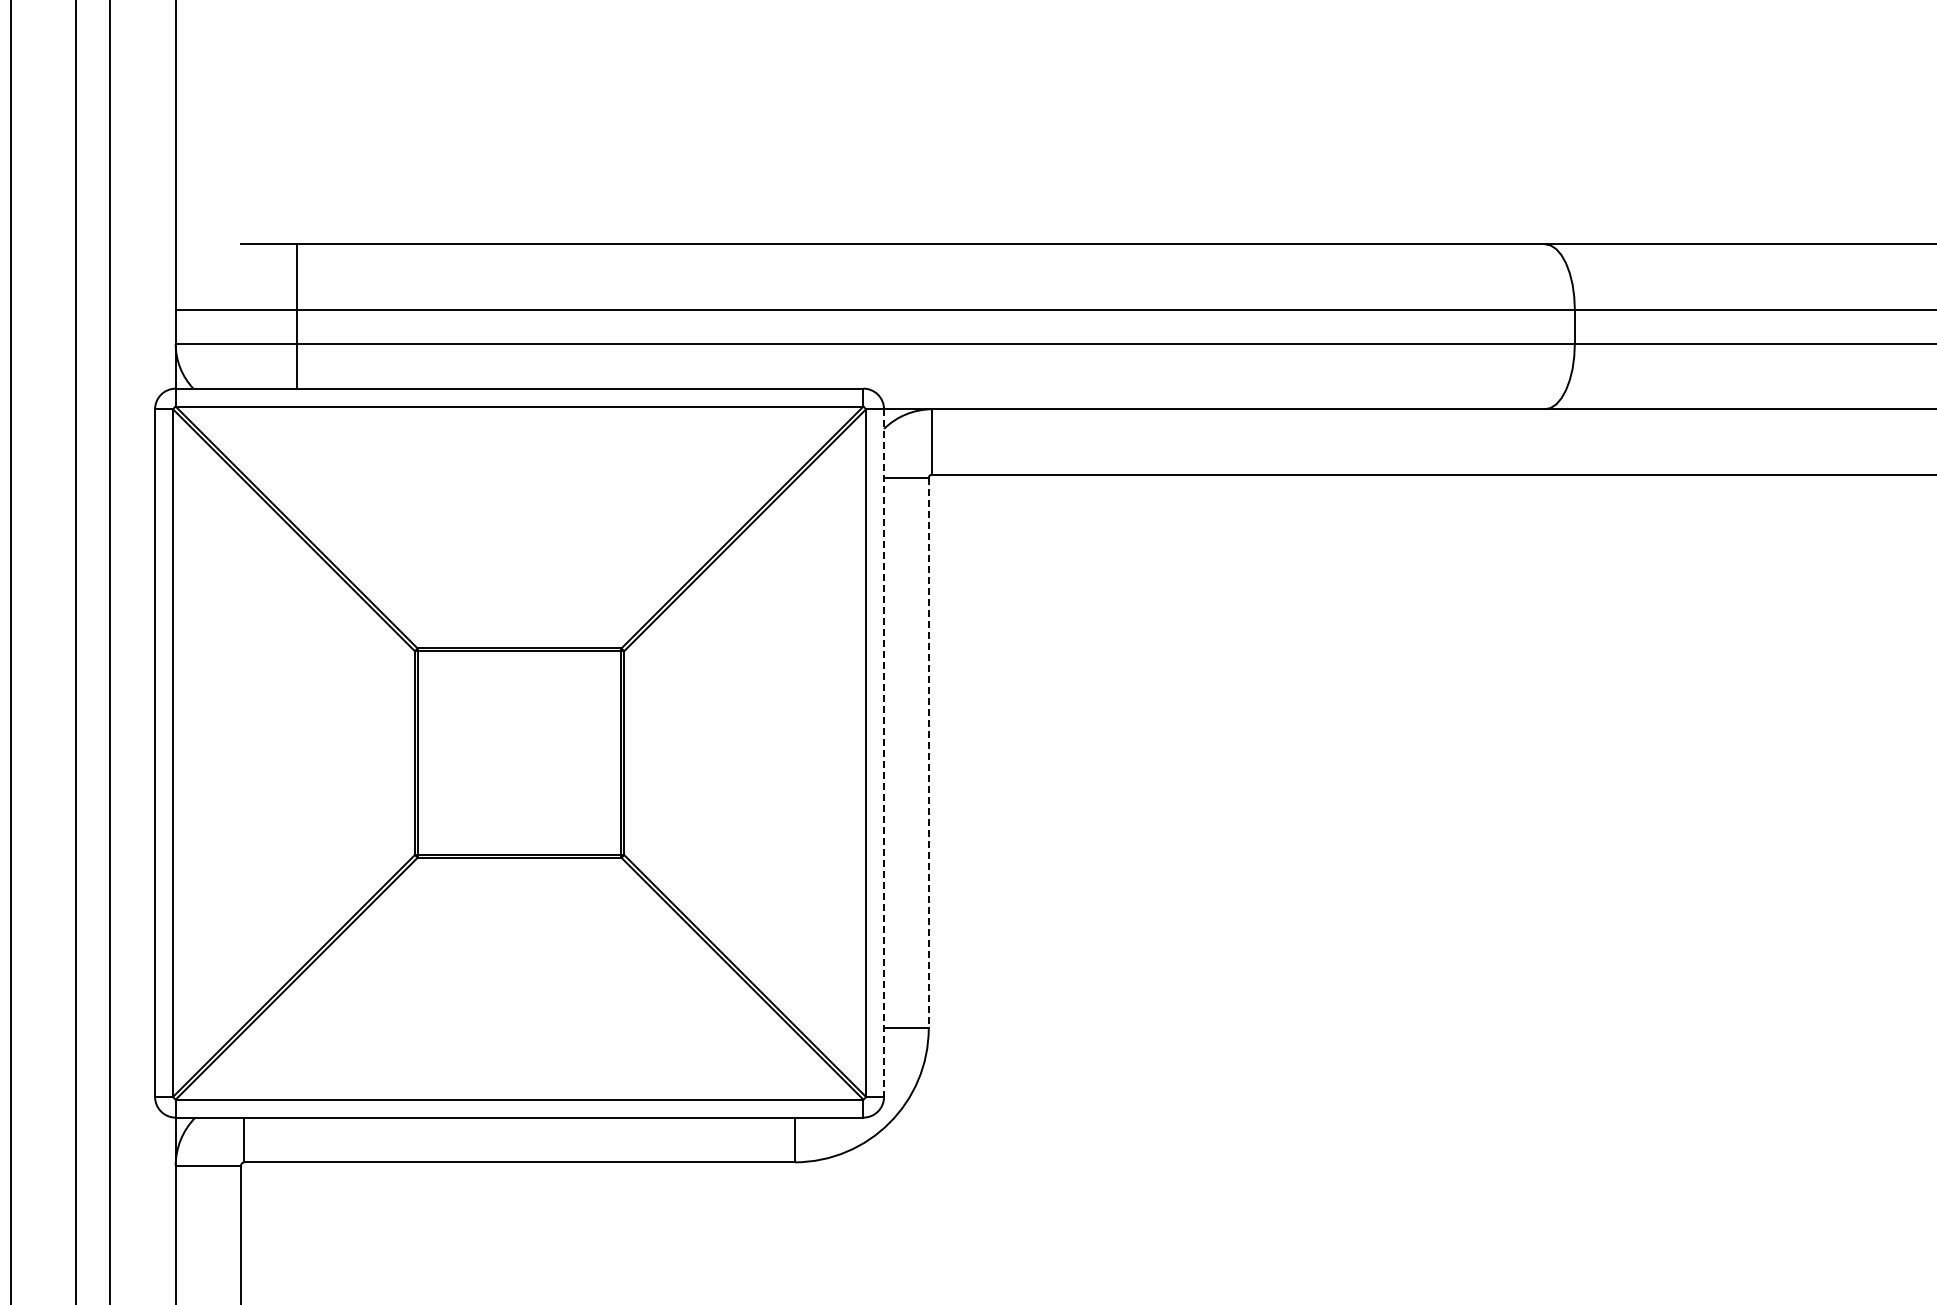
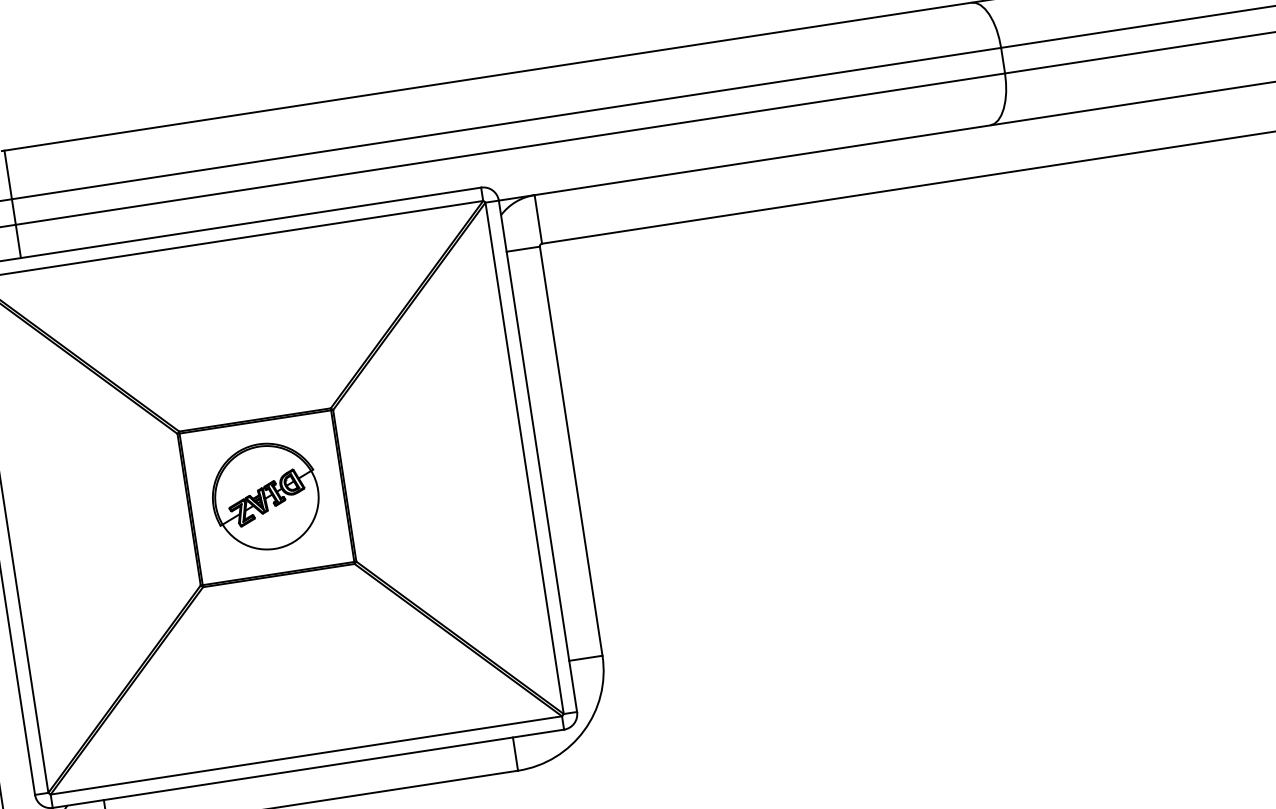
line: (297, 316) -> (12, 204), moved
part: (517, 751) -> (265, 496), added
line: (884, 753) -> (538, 456), dashed -> solid
line: (928, 753) -> (571, 451), dashed -> solid

